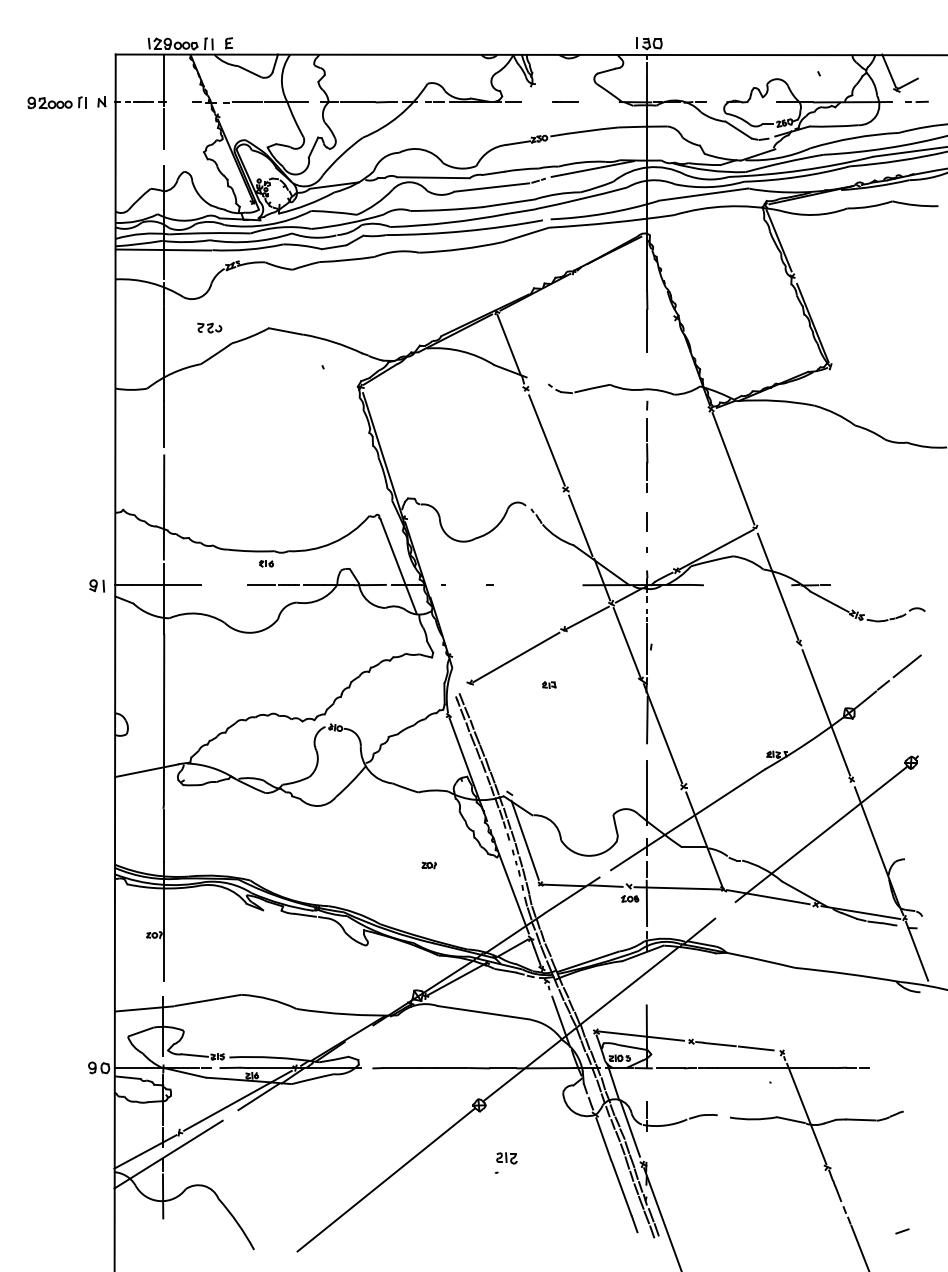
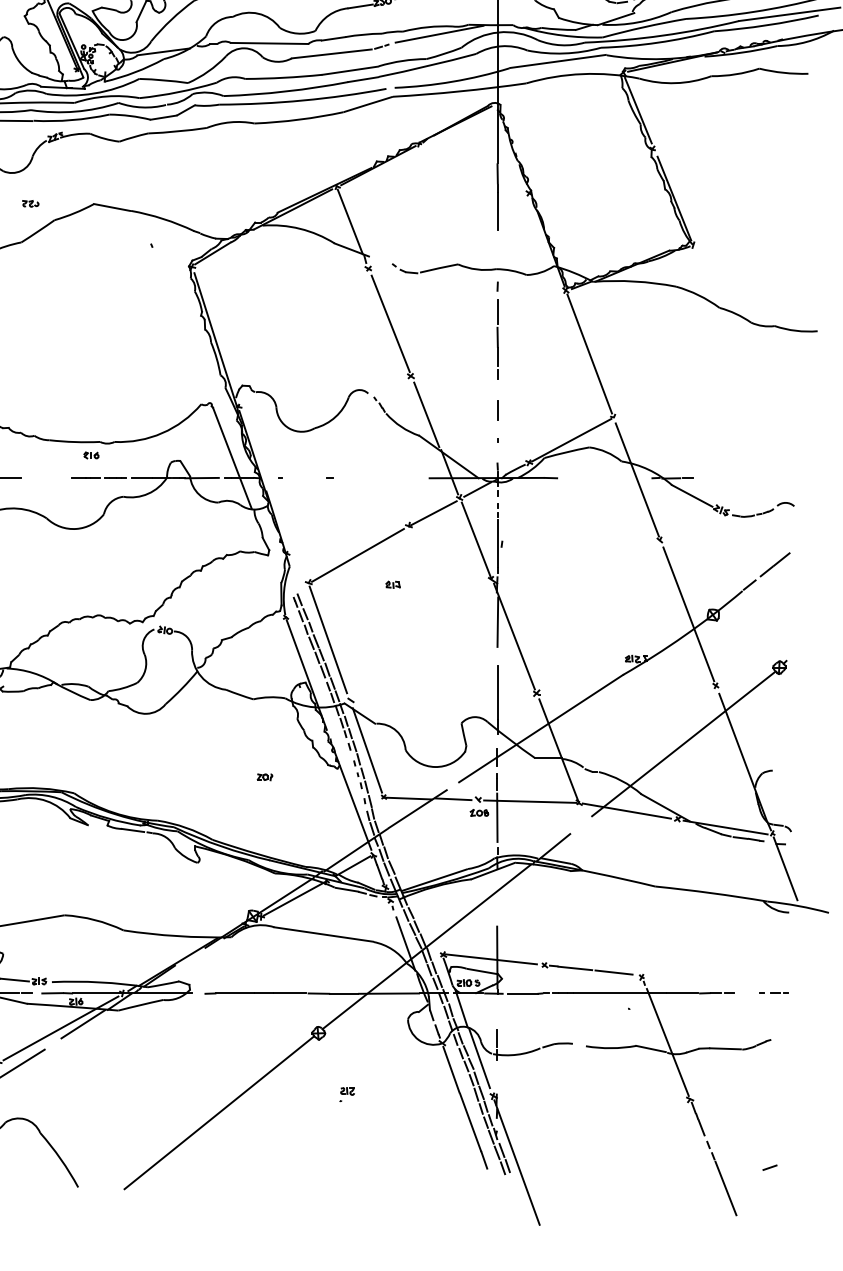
part: (209, 327) -> (30, 203), size x0.62
line: (488, 736) -> (328, 639), added
line: (905, 1067) -> (773, 992), added
part: (505, 1162) -> (346, 1094), size x0.62

